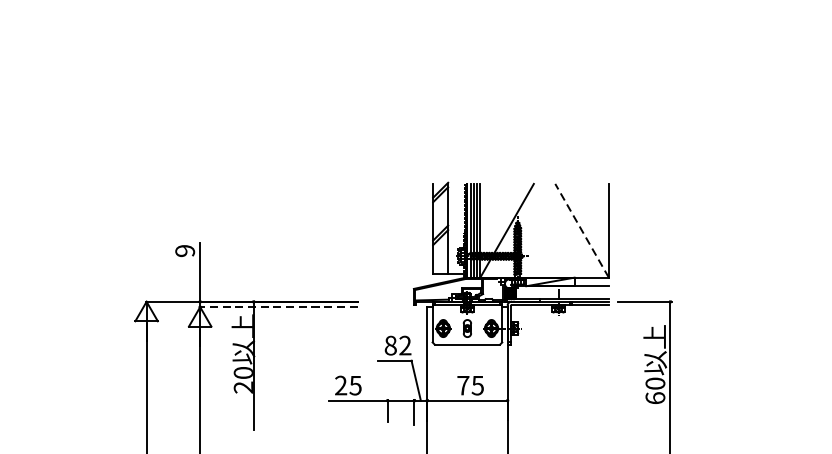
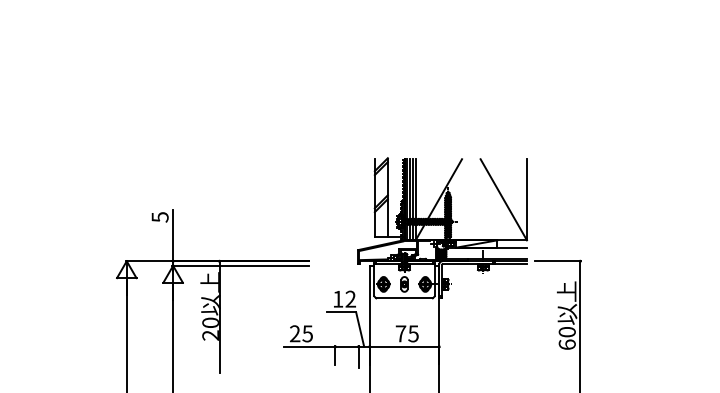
line: (581, 230) -> (503, 199), dashed -> solid
text: (184, 251) -> (159, 217), 9 -> 5
line: (277, 306) -> (240, 265), dashed -> solid
text: (391, 344) -> (338, 298), 82 -> 12

